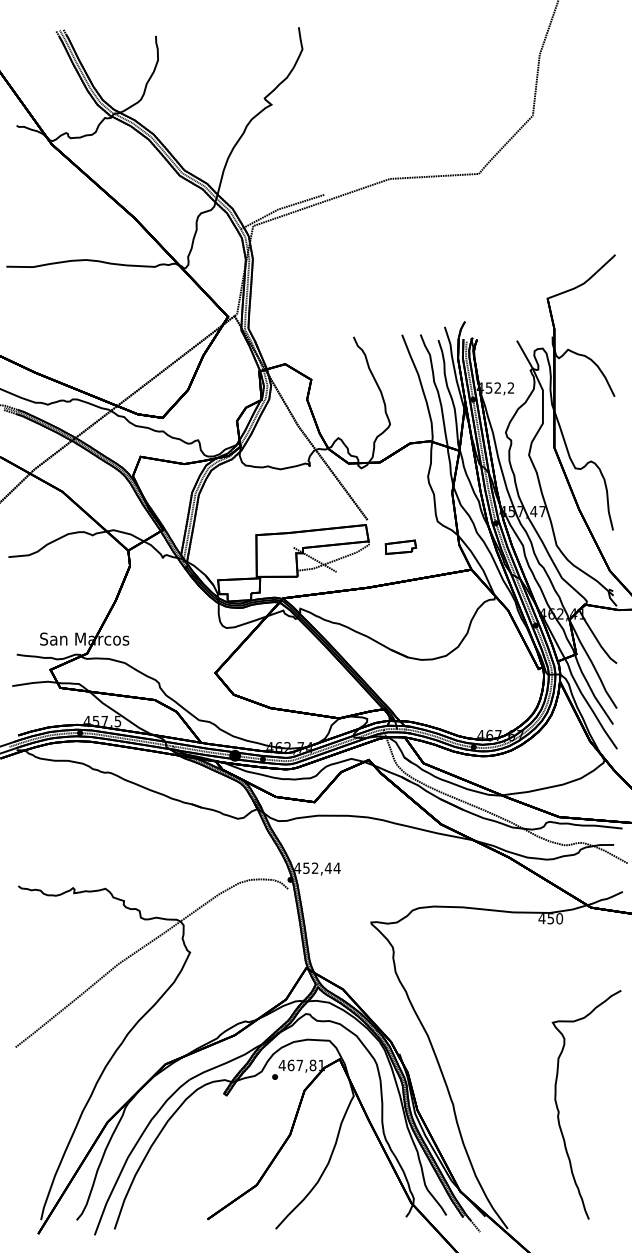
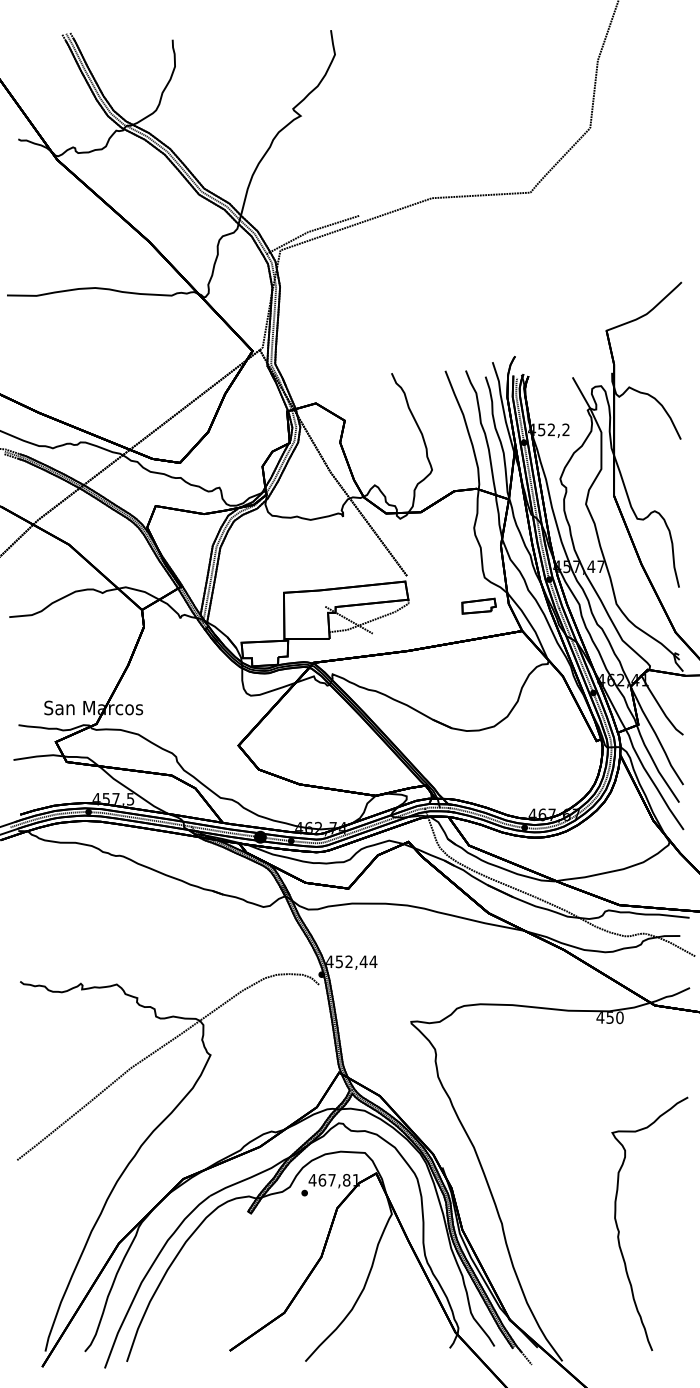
part: (400, 546) -> (478, 605), moved

